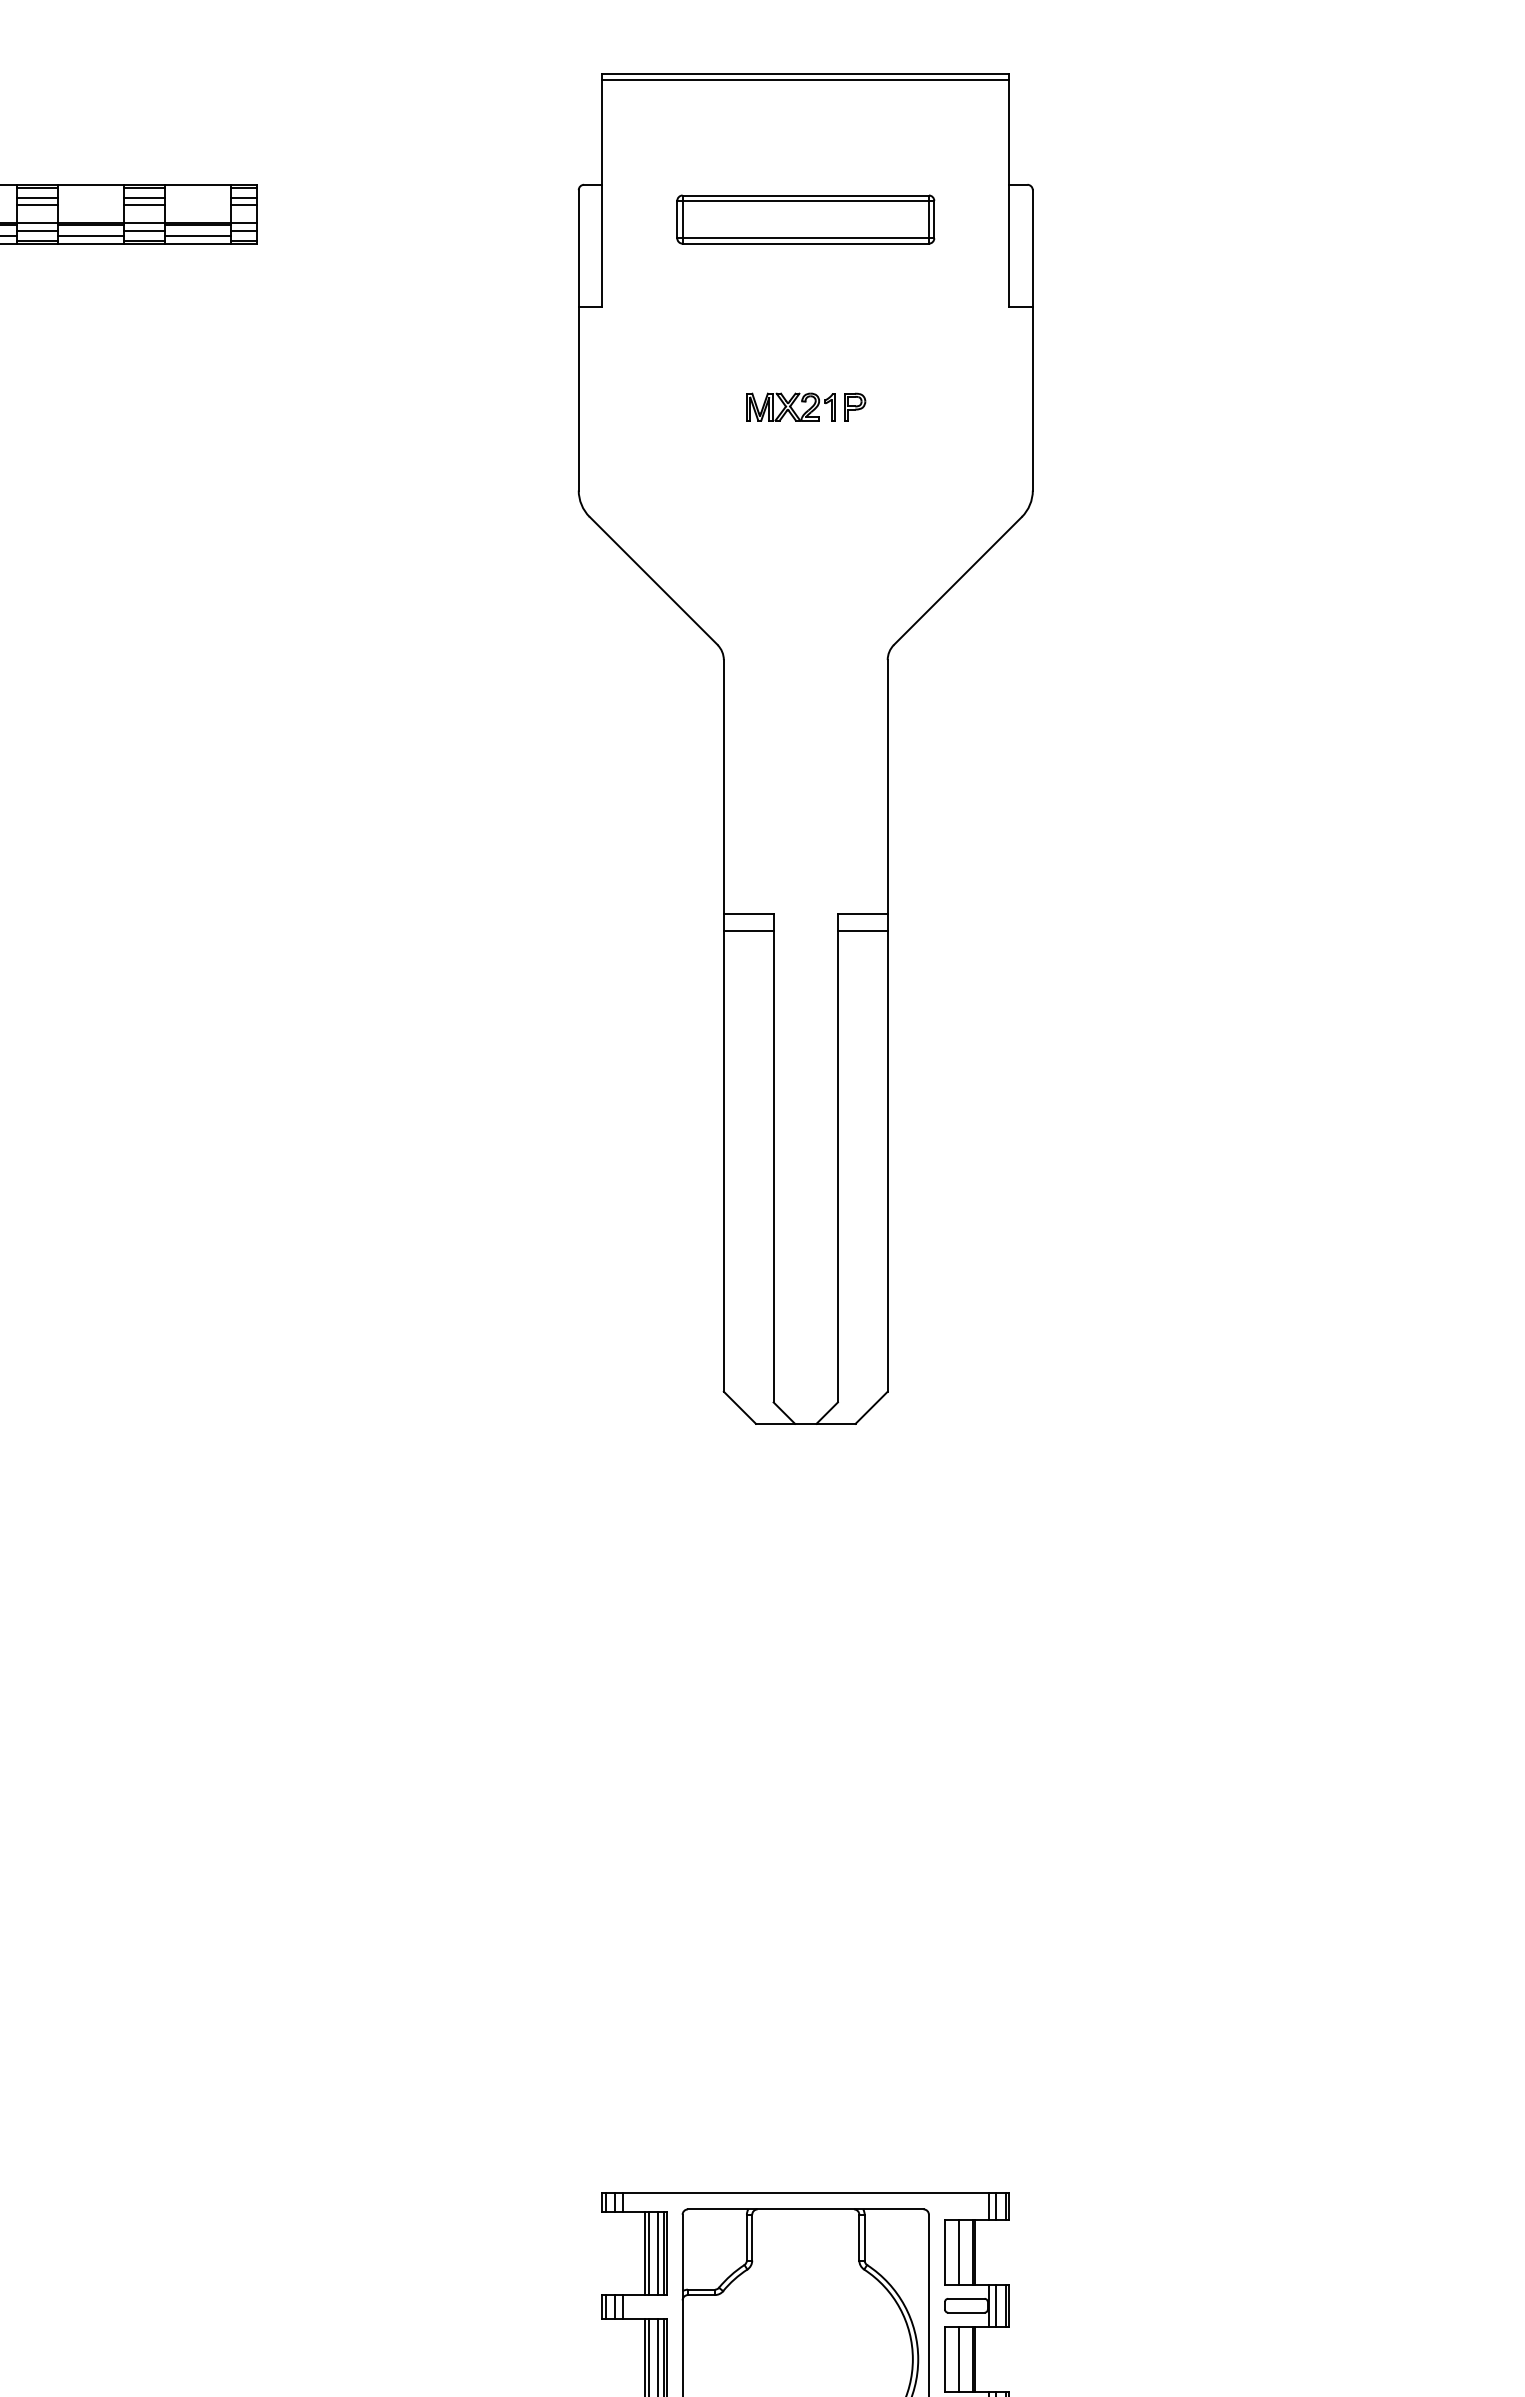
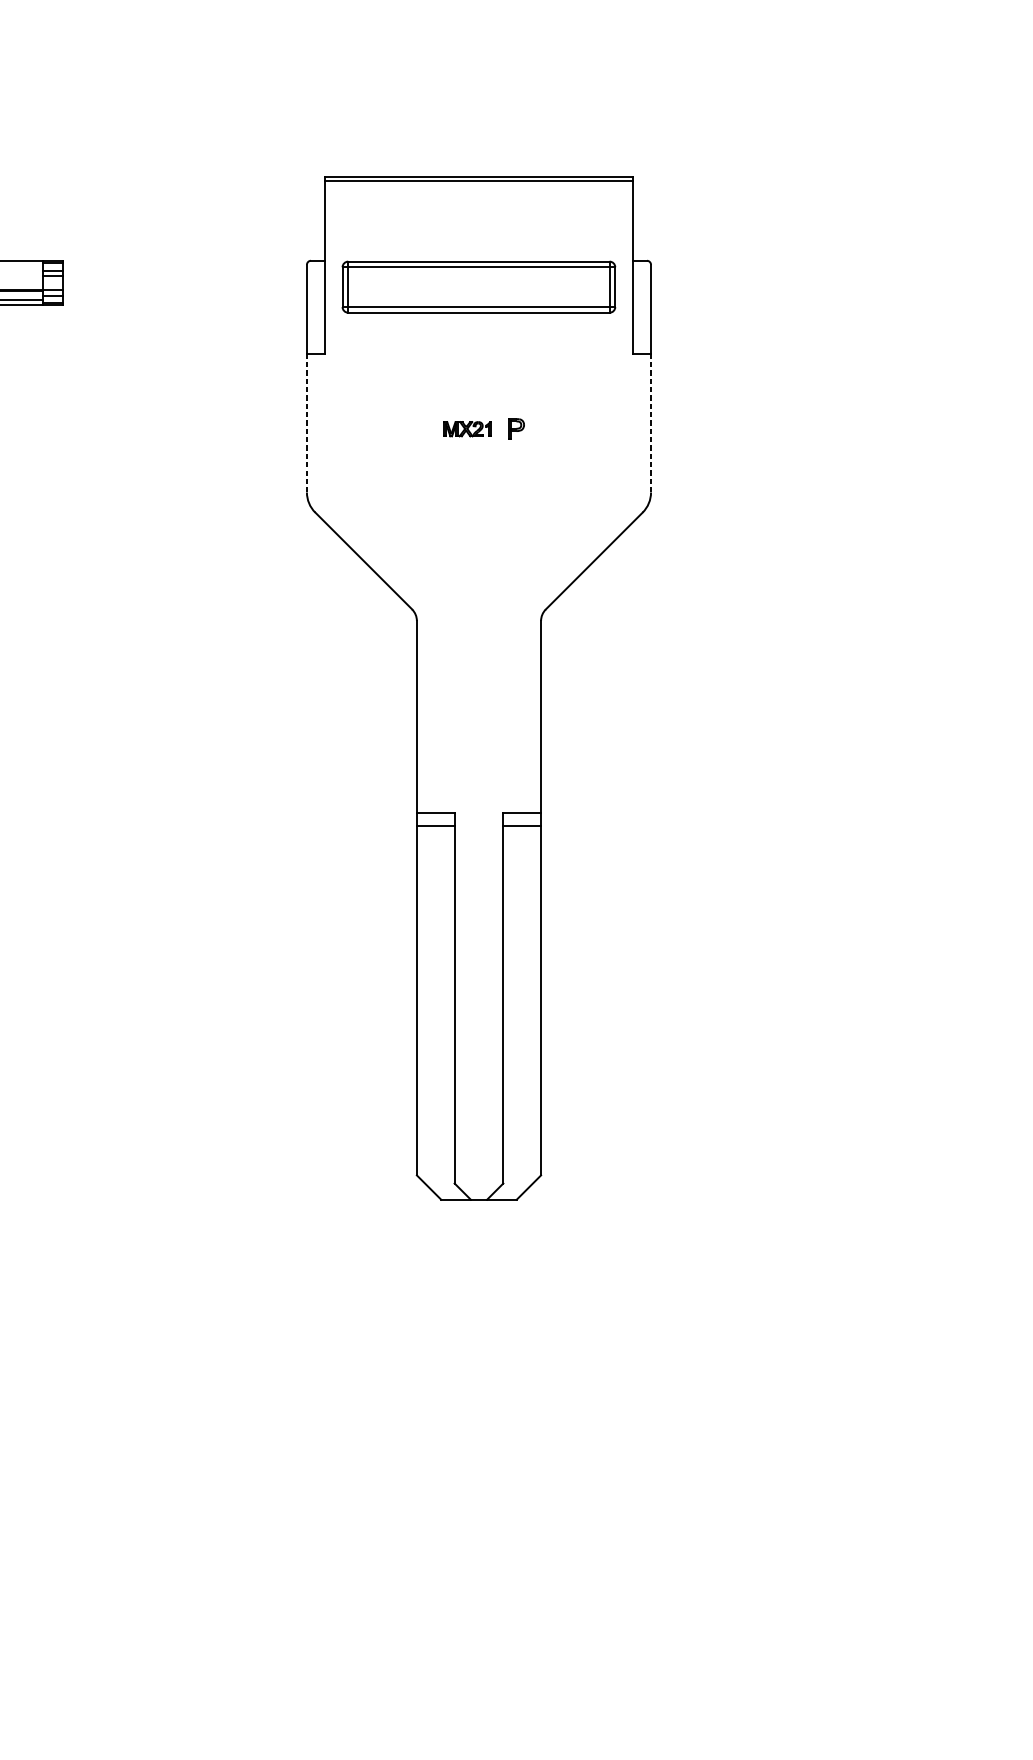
part: (805, 219) -> (478, 287), size x1.4
line: (578, 398) -> (306, 422), solid -> dashed
line: (1032, 398) -> (650, 422), solid -> dashed
part: (790, 406) -> (467, 428), size x0.7

